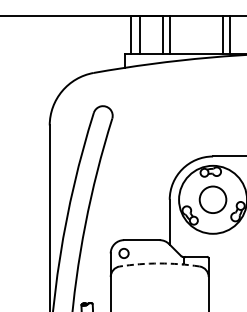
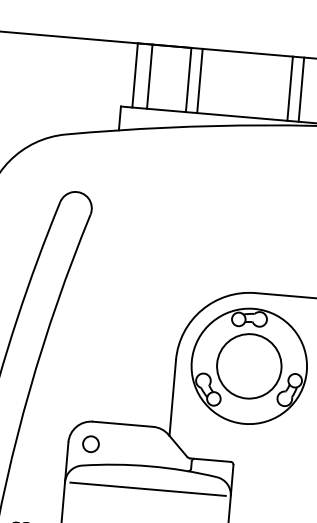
circle: (213, 199) -> (250, 365), size x1.43
arc: (159, 263) -> (149, 466), dashed -> solid
line: (159, 277) -> (147, 489), added

